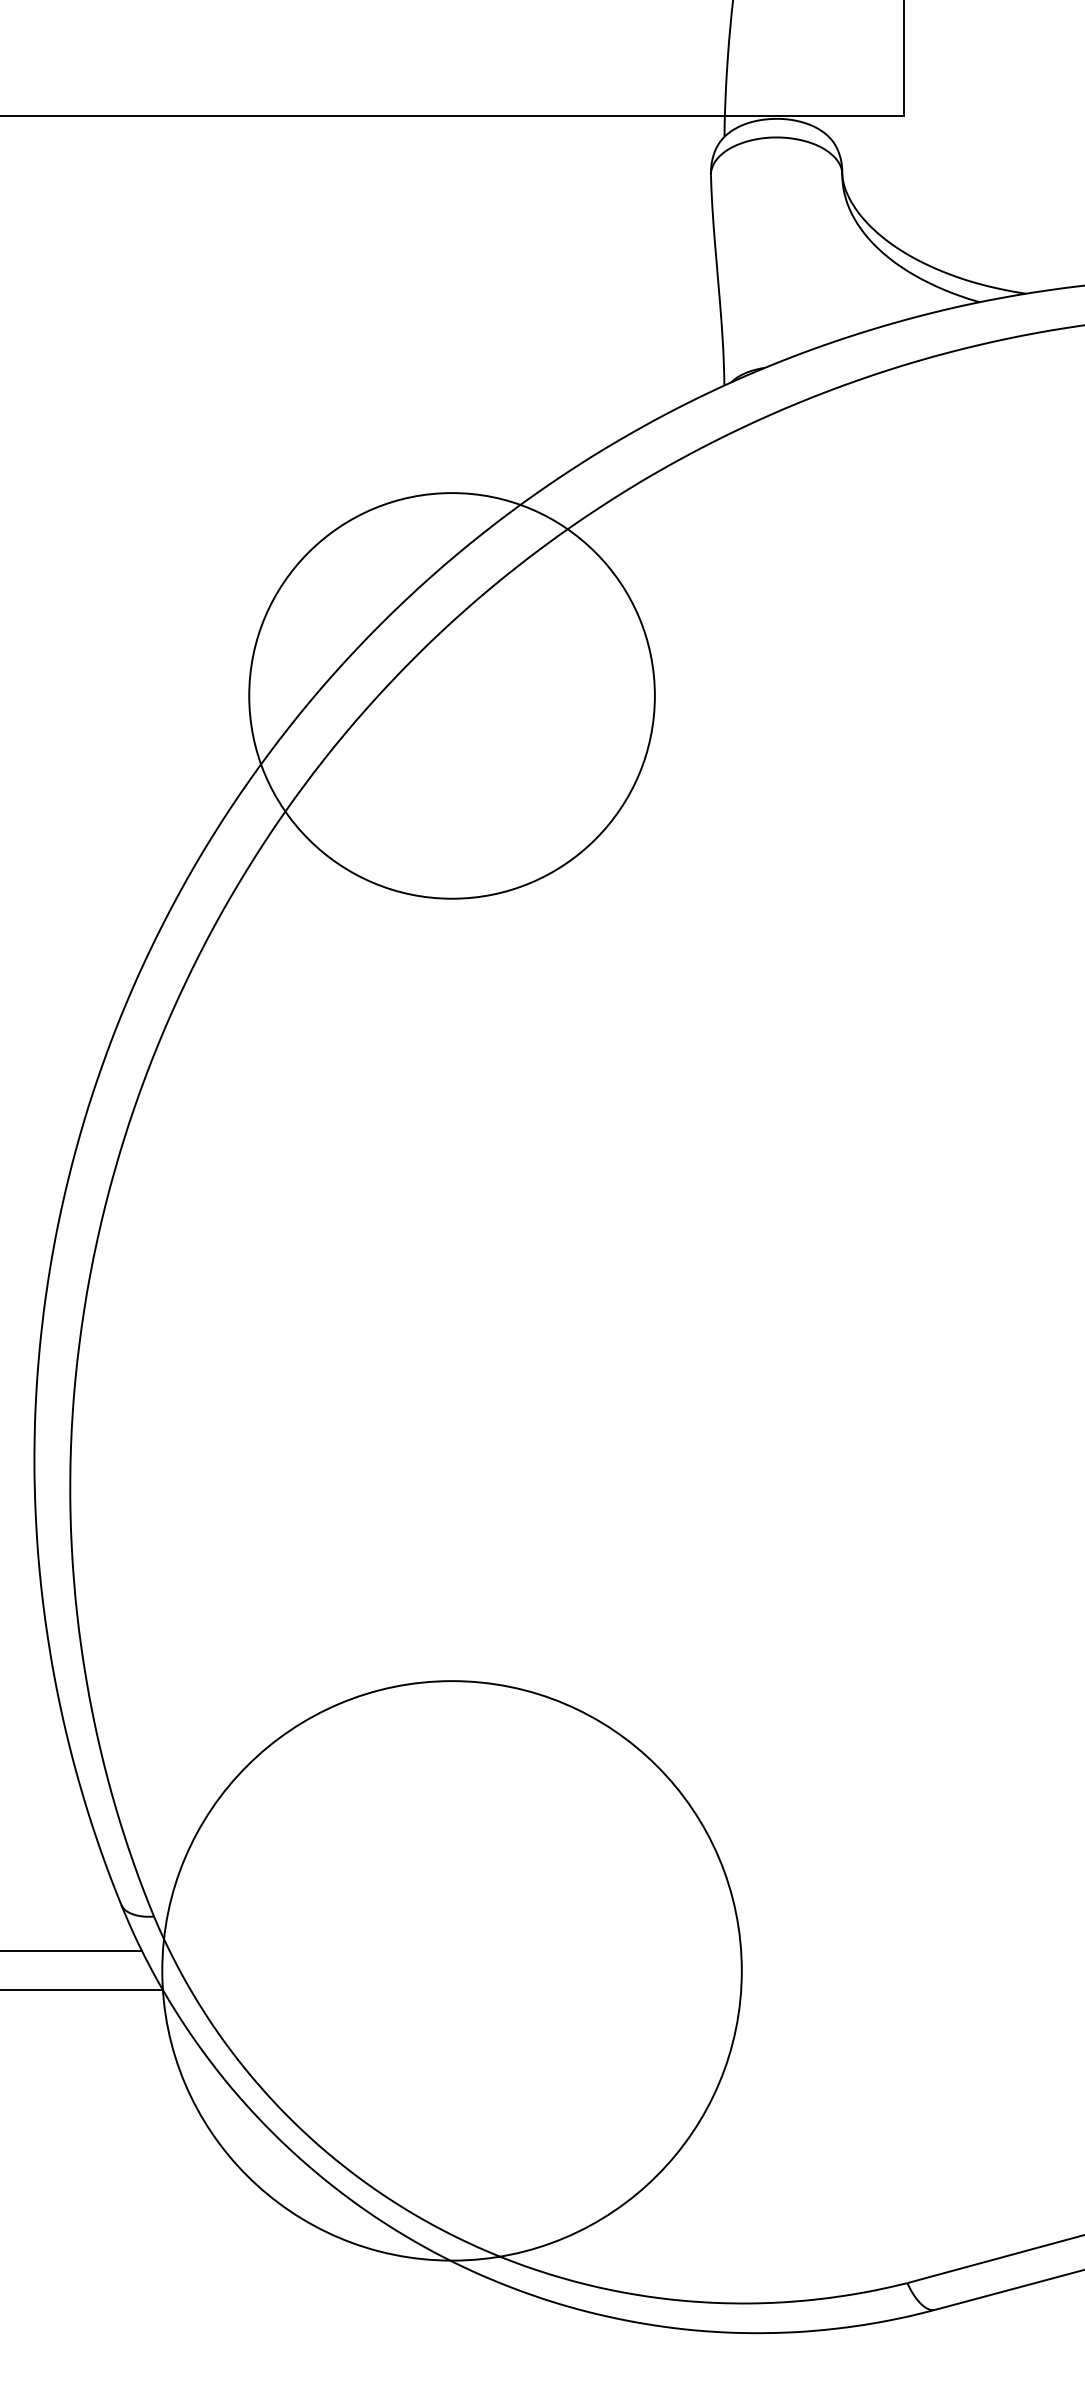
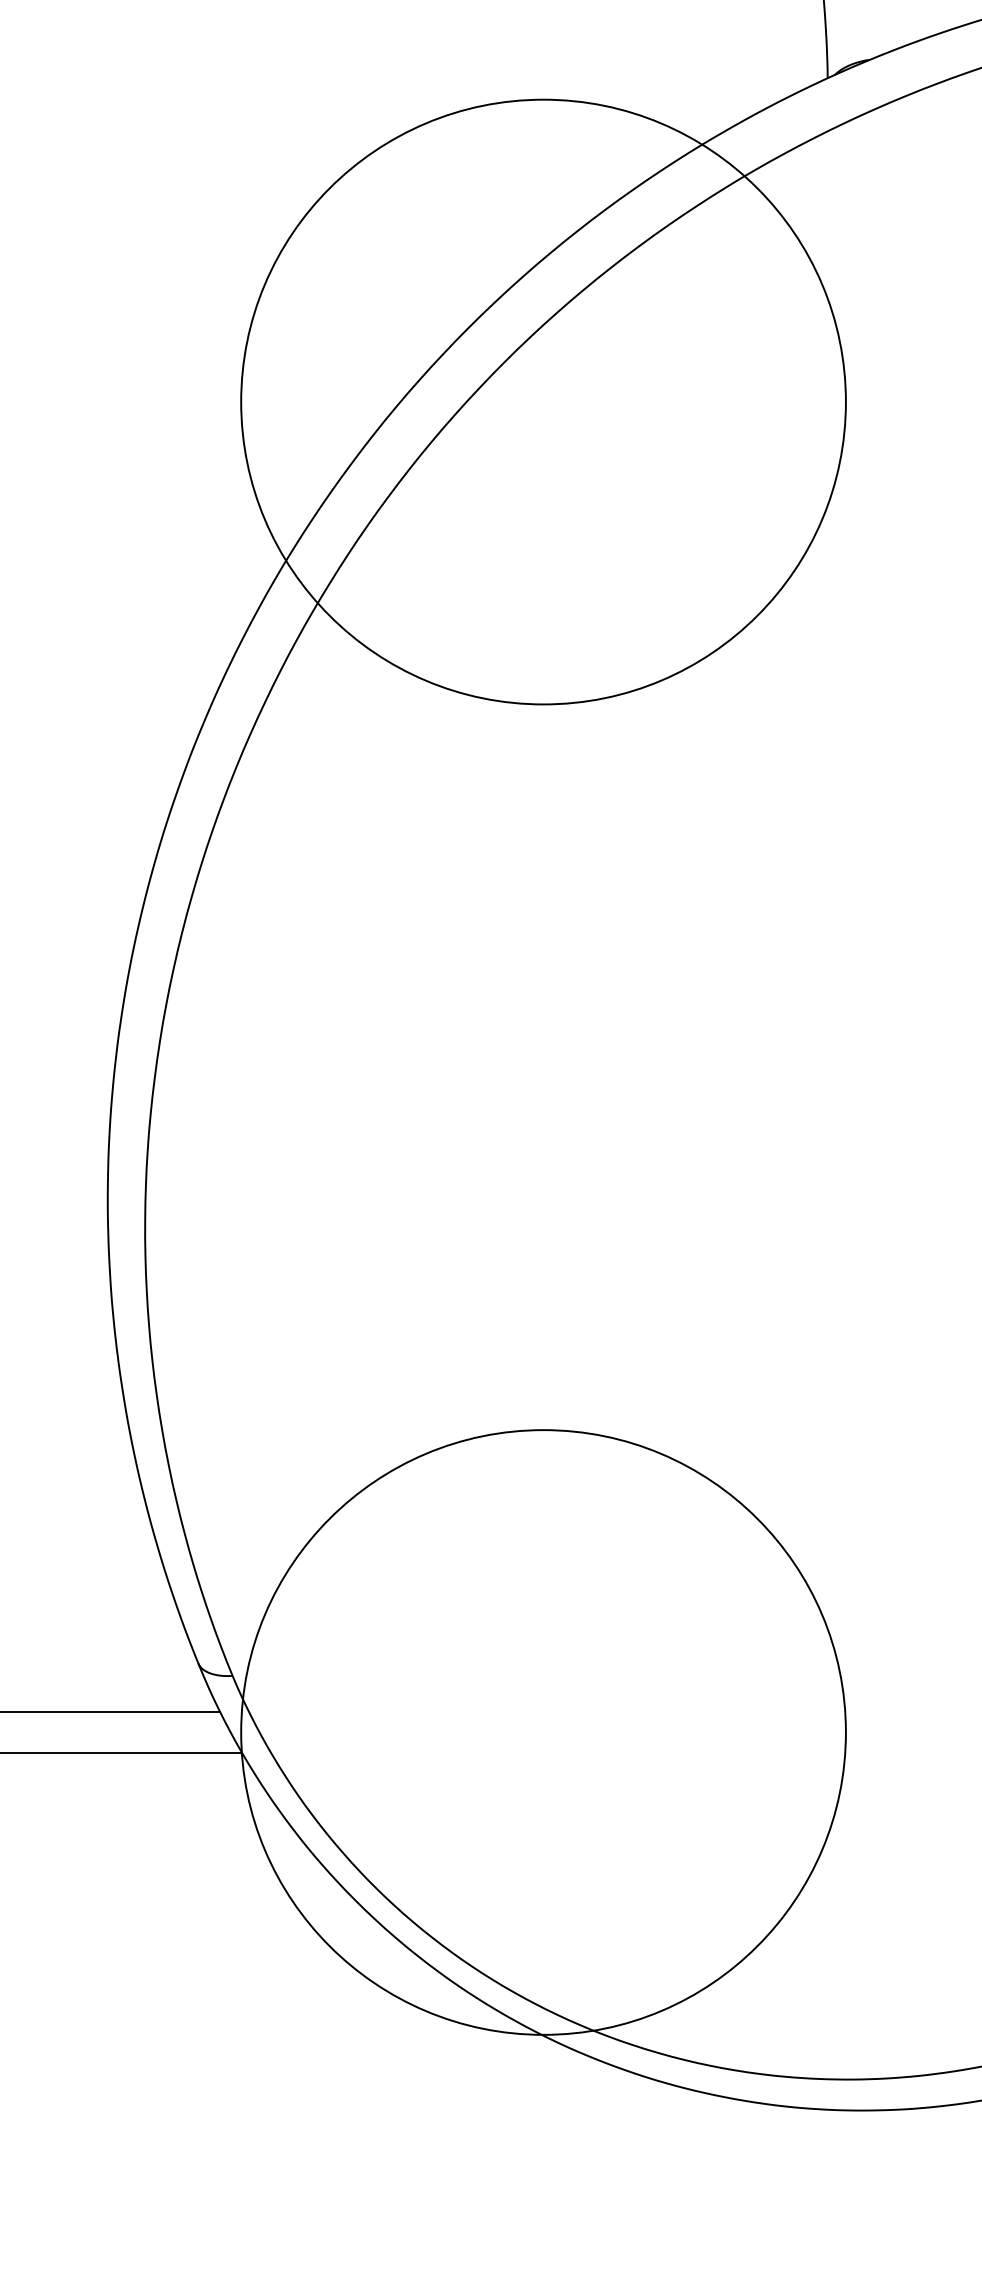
circle: (451, 695) -> (542, 401), size x1.43

